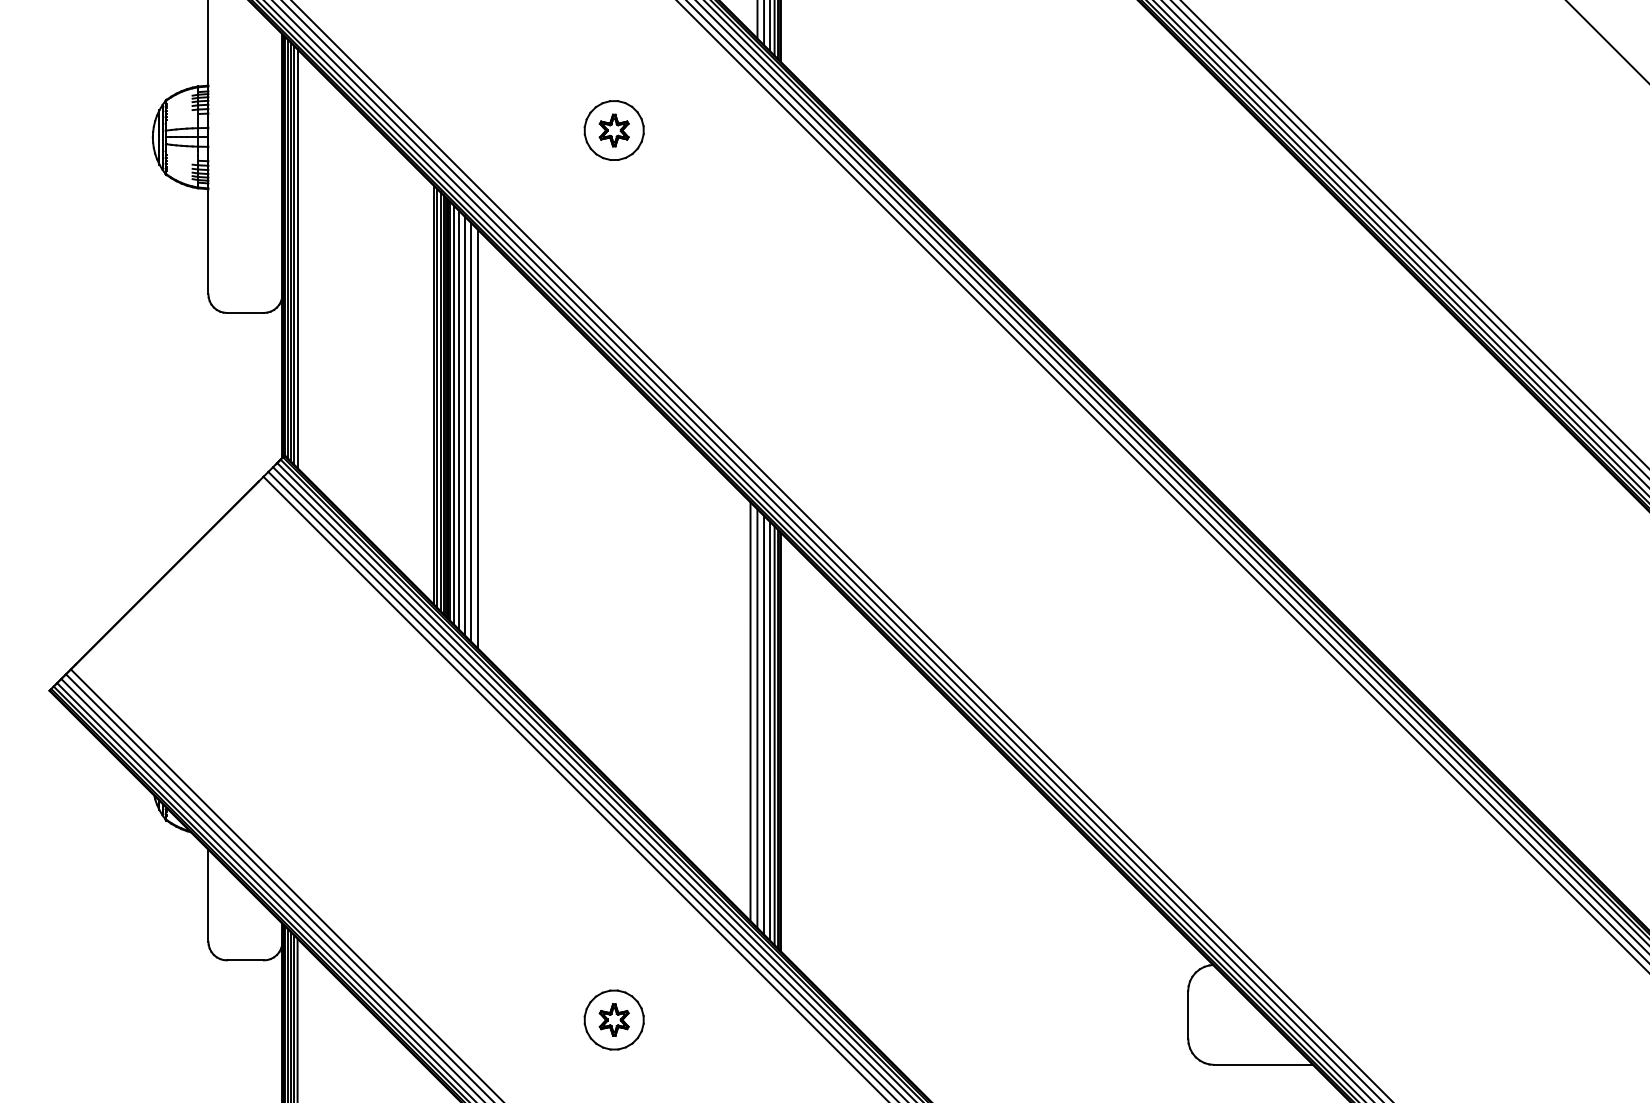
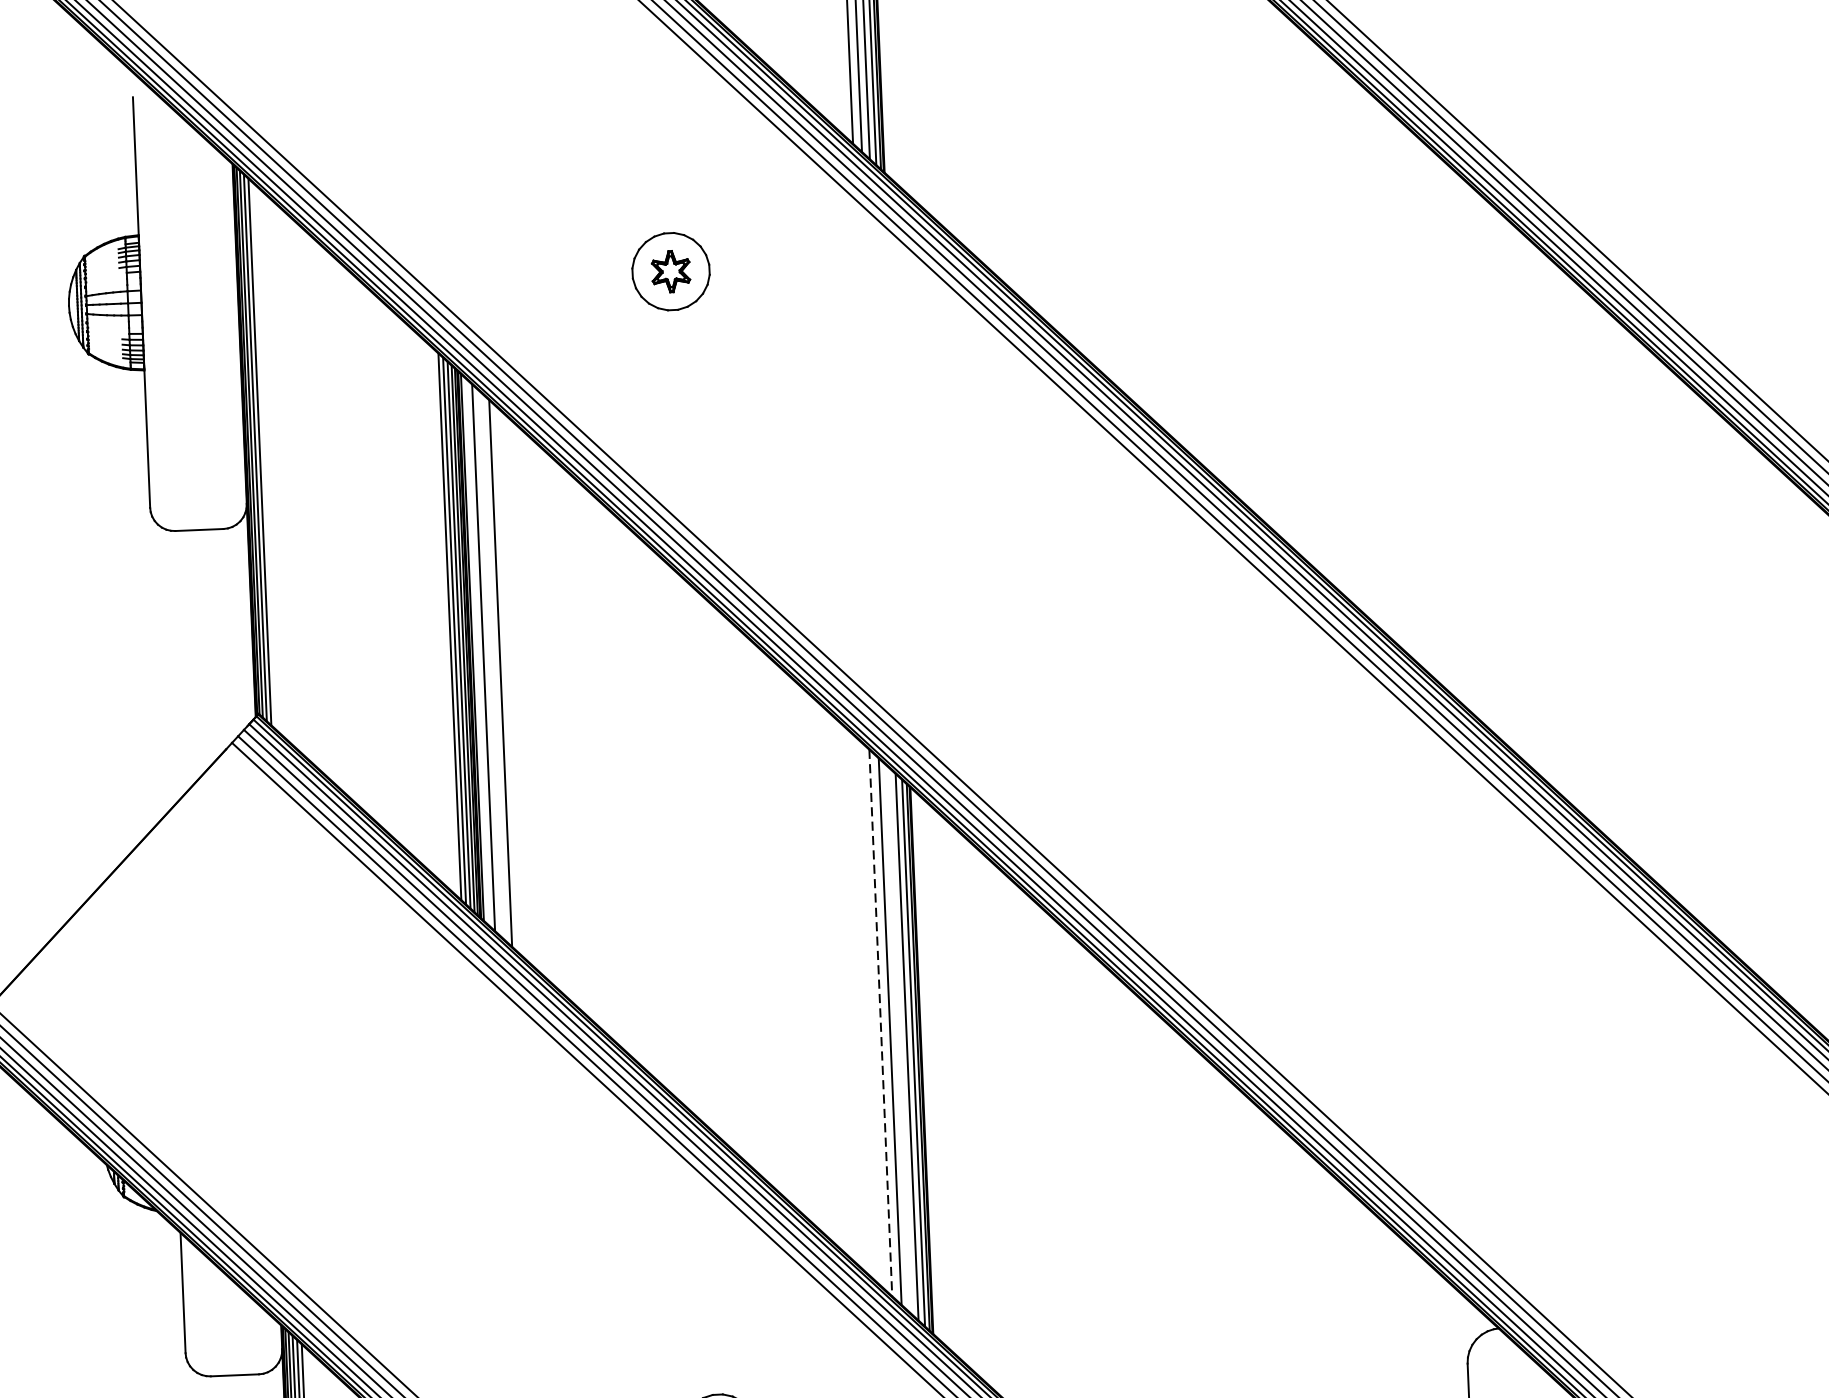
line: (297, 258) -> (264, 456), removed
line: (453, 414) -> (476, 651), removed
line: (464, 425) -> (491, 664), removed
line: (478, 438) -> (510, 681), removed
line: (750, 712) -> (880, 1024), solid -> dashed
line: (763, 724) -> (898, 1039), removed

